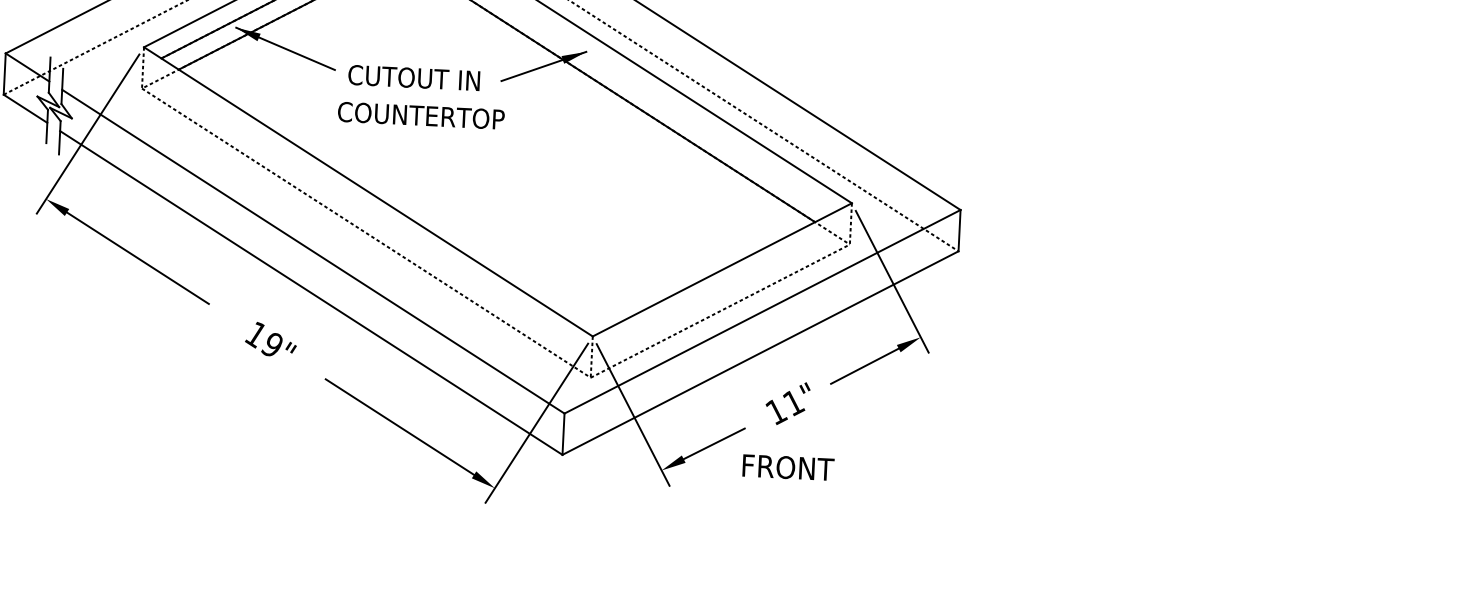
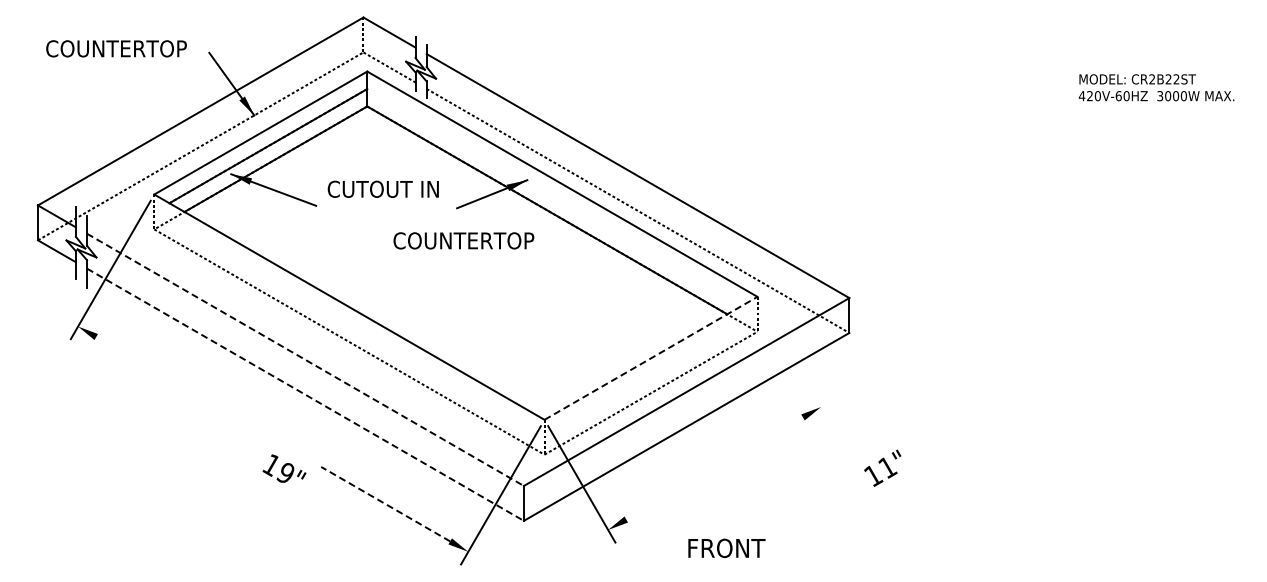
text: (413, 77) -> (382, 188), moved
text: (420, 115) -> (463, 240), moved
line: (313, 252) -> (305, 360), solid -> dashed
line: (137, 258) -> (157, 372), removed
line: (722, 270) -> (651, 358), solid -> dashed
line: (891, 281) -> (794, 361), removed
line: (311, 293) -> (305, 395), solid -> dashed
text: (271, 339) -> (284, 468), moved
line: (864, 365) -> (774, 433), removed
text: (787, 402) -> (882, 467), moved
line: (399, 426) -> (385, 503), solid -> dashed
line: (714, 444) -> (651, 505), removed
text: (787, 467) -> (726, 548), moved

